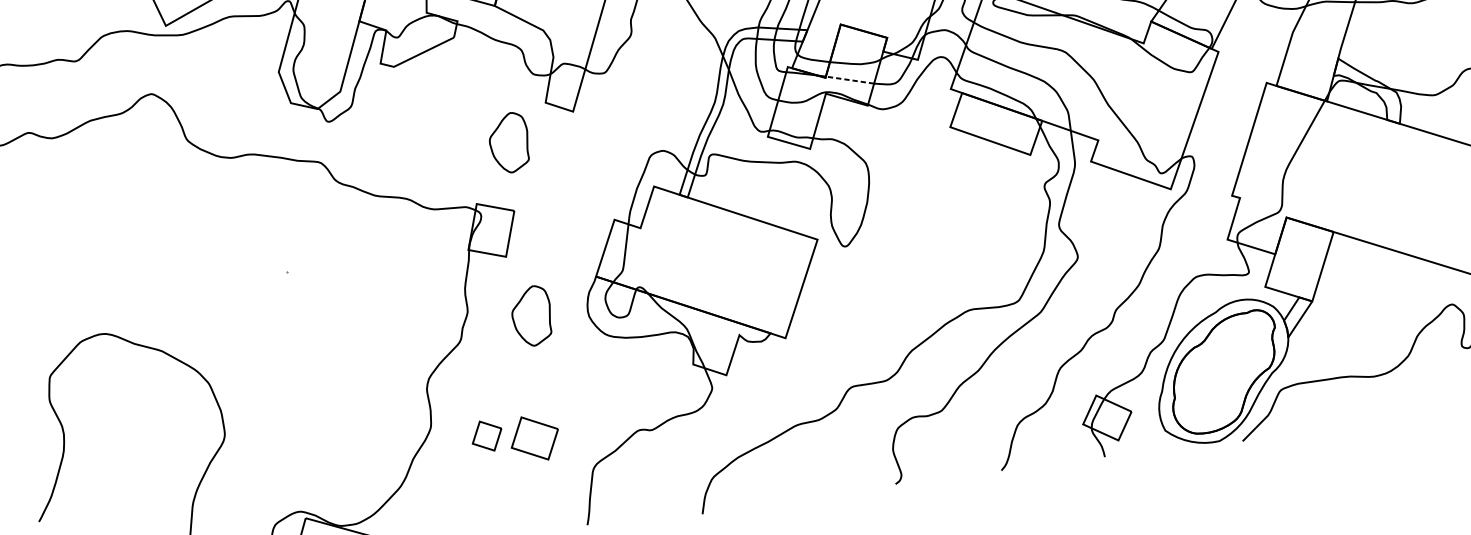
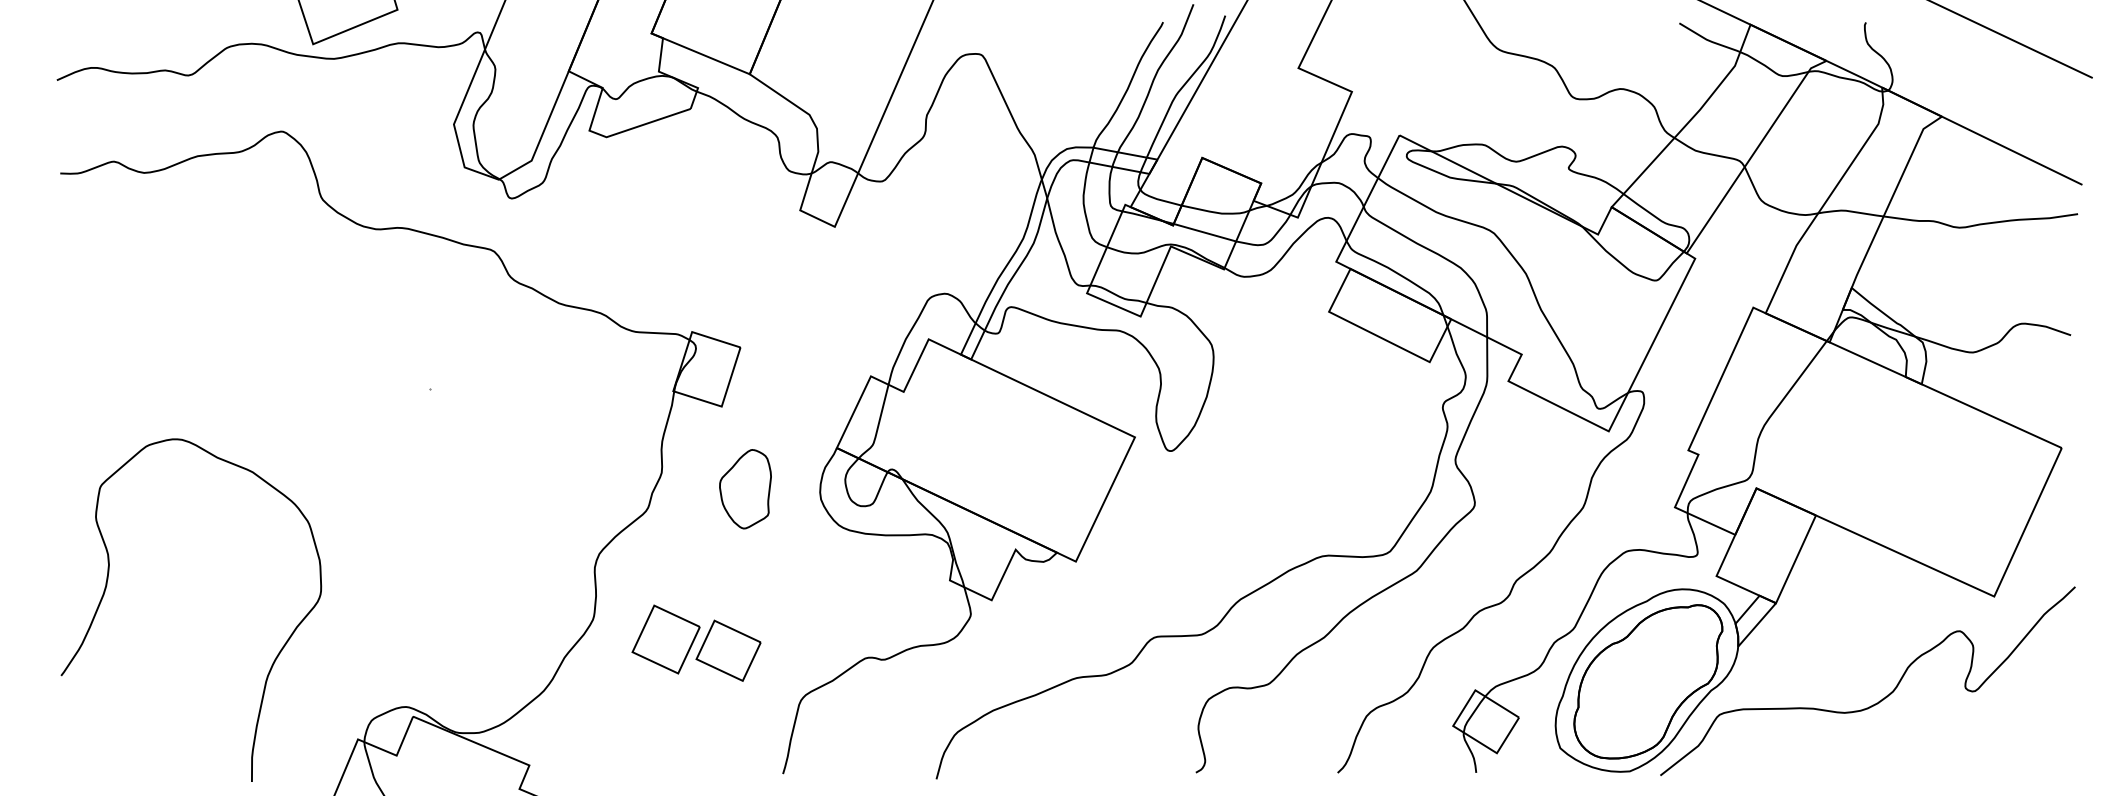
line: (849, 80) -> (1204, 232), dashed -> solid
part: (509, 143) -> (745, 257), removed
part: (486, 436) -> (665, 639), size x1.67

